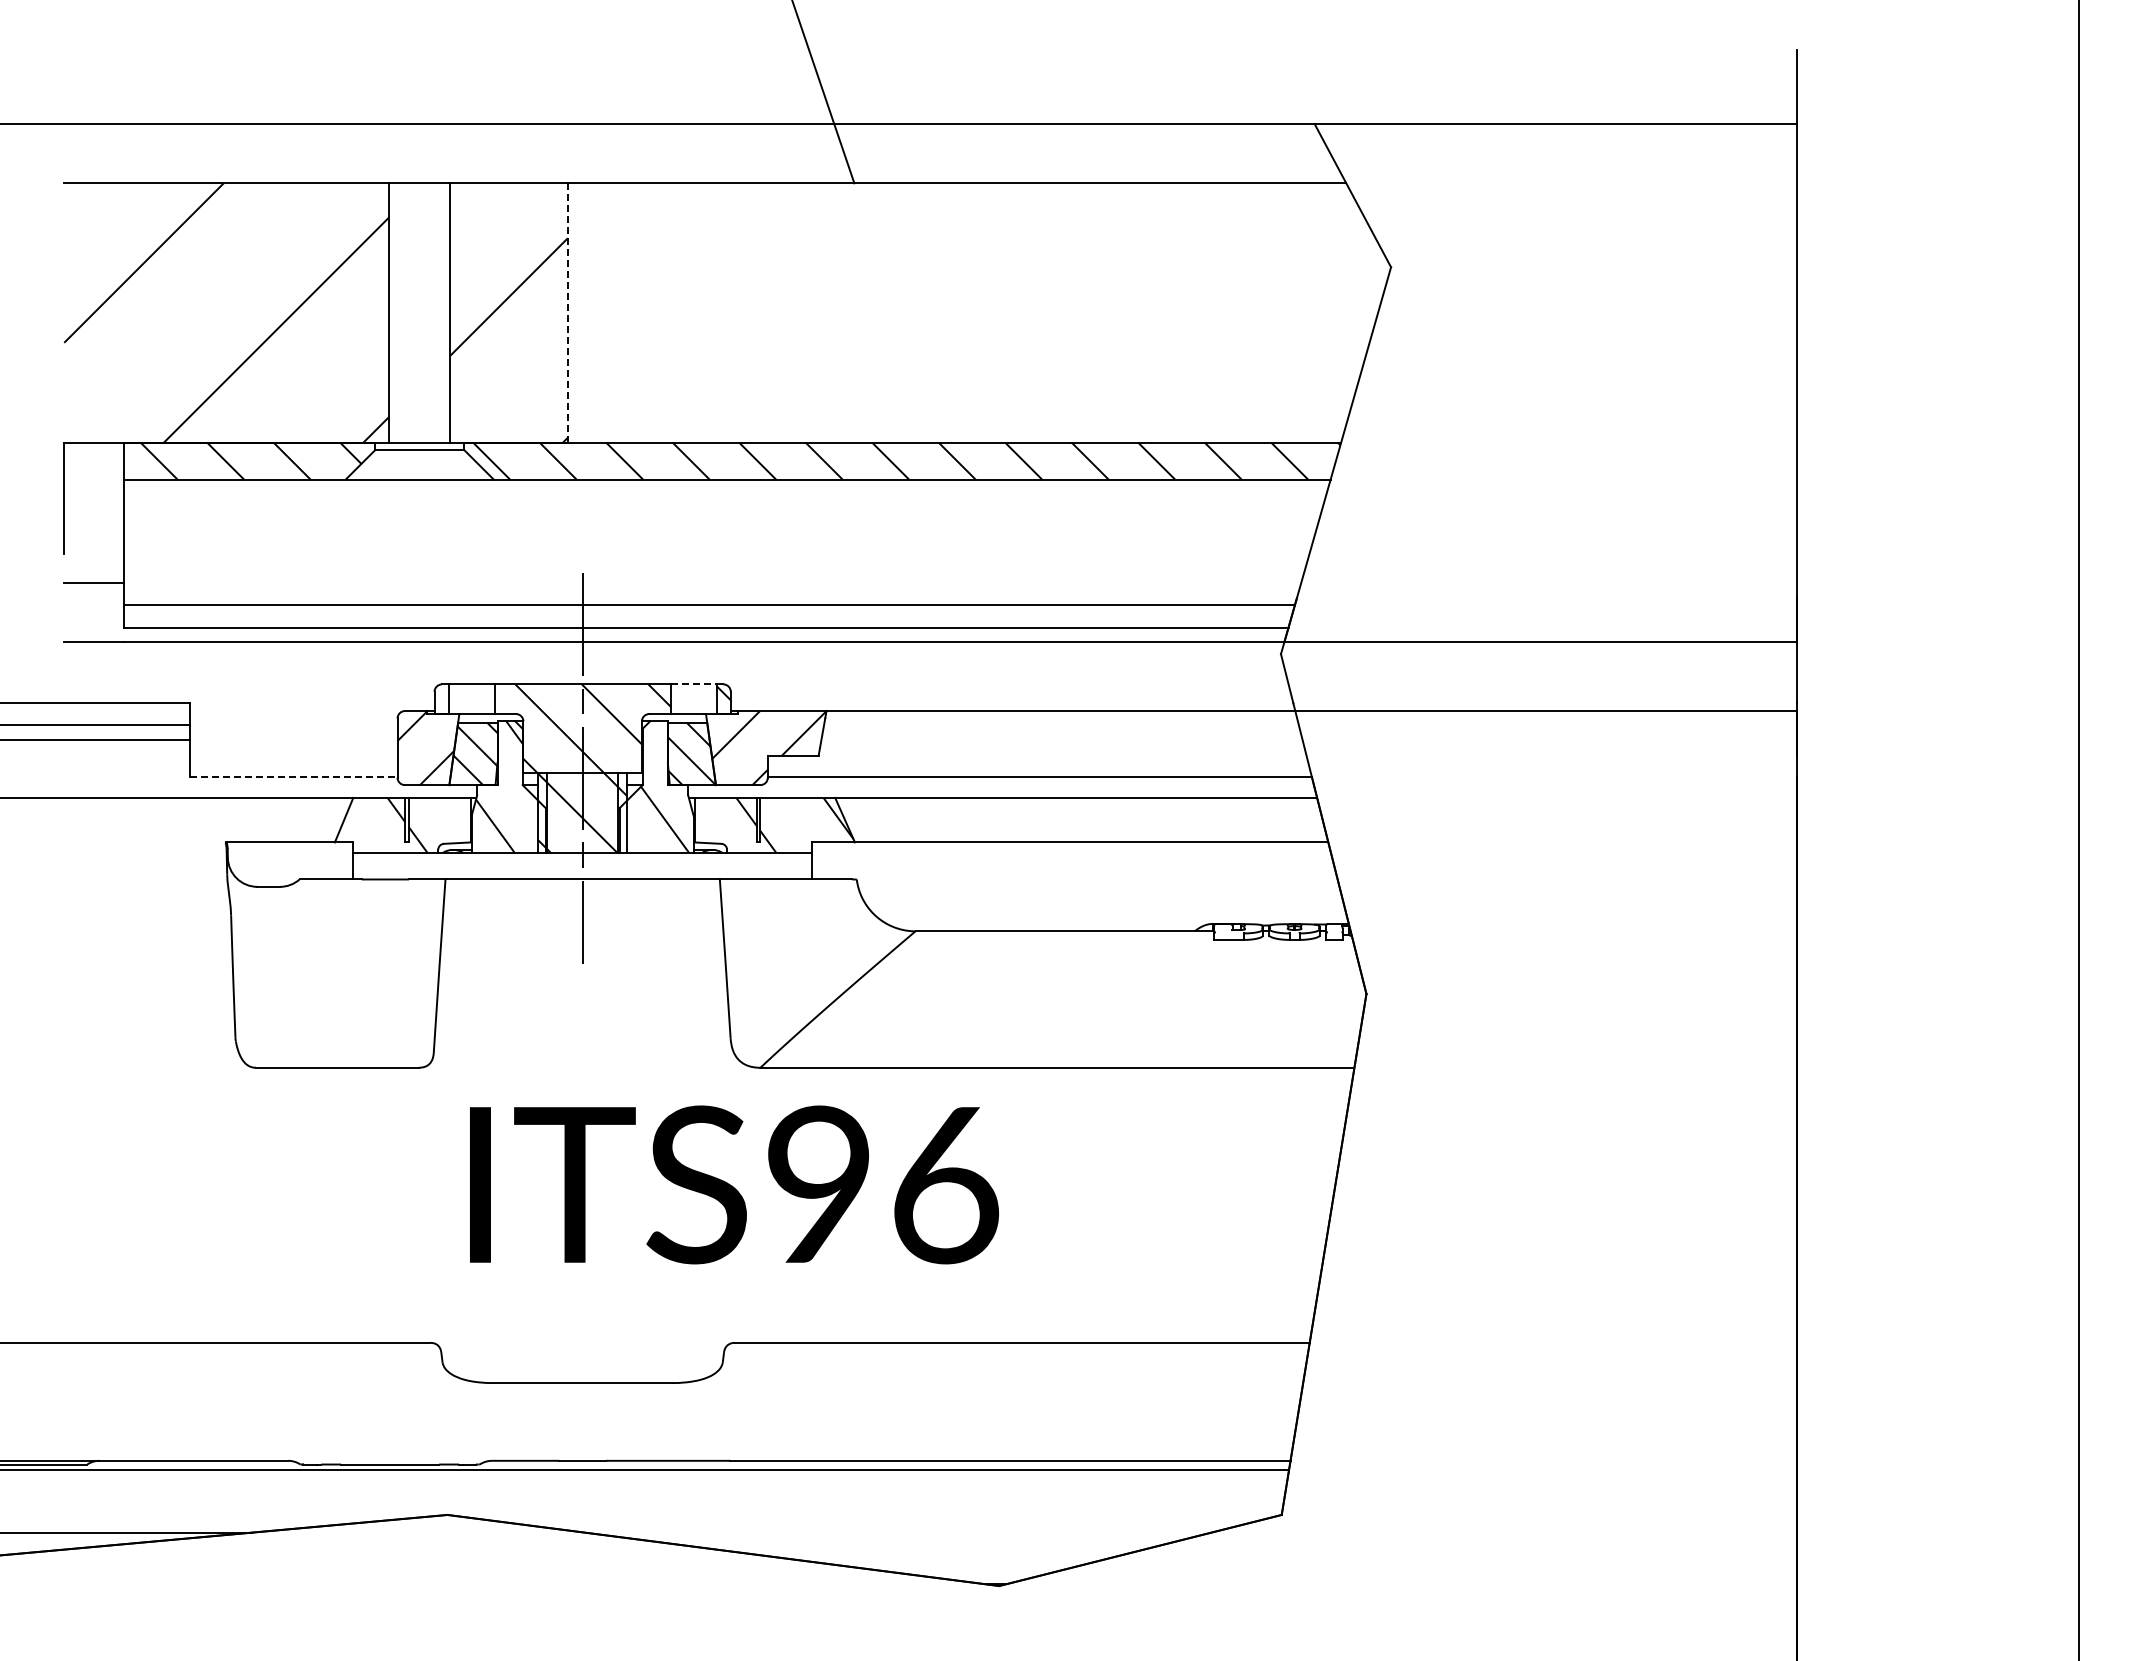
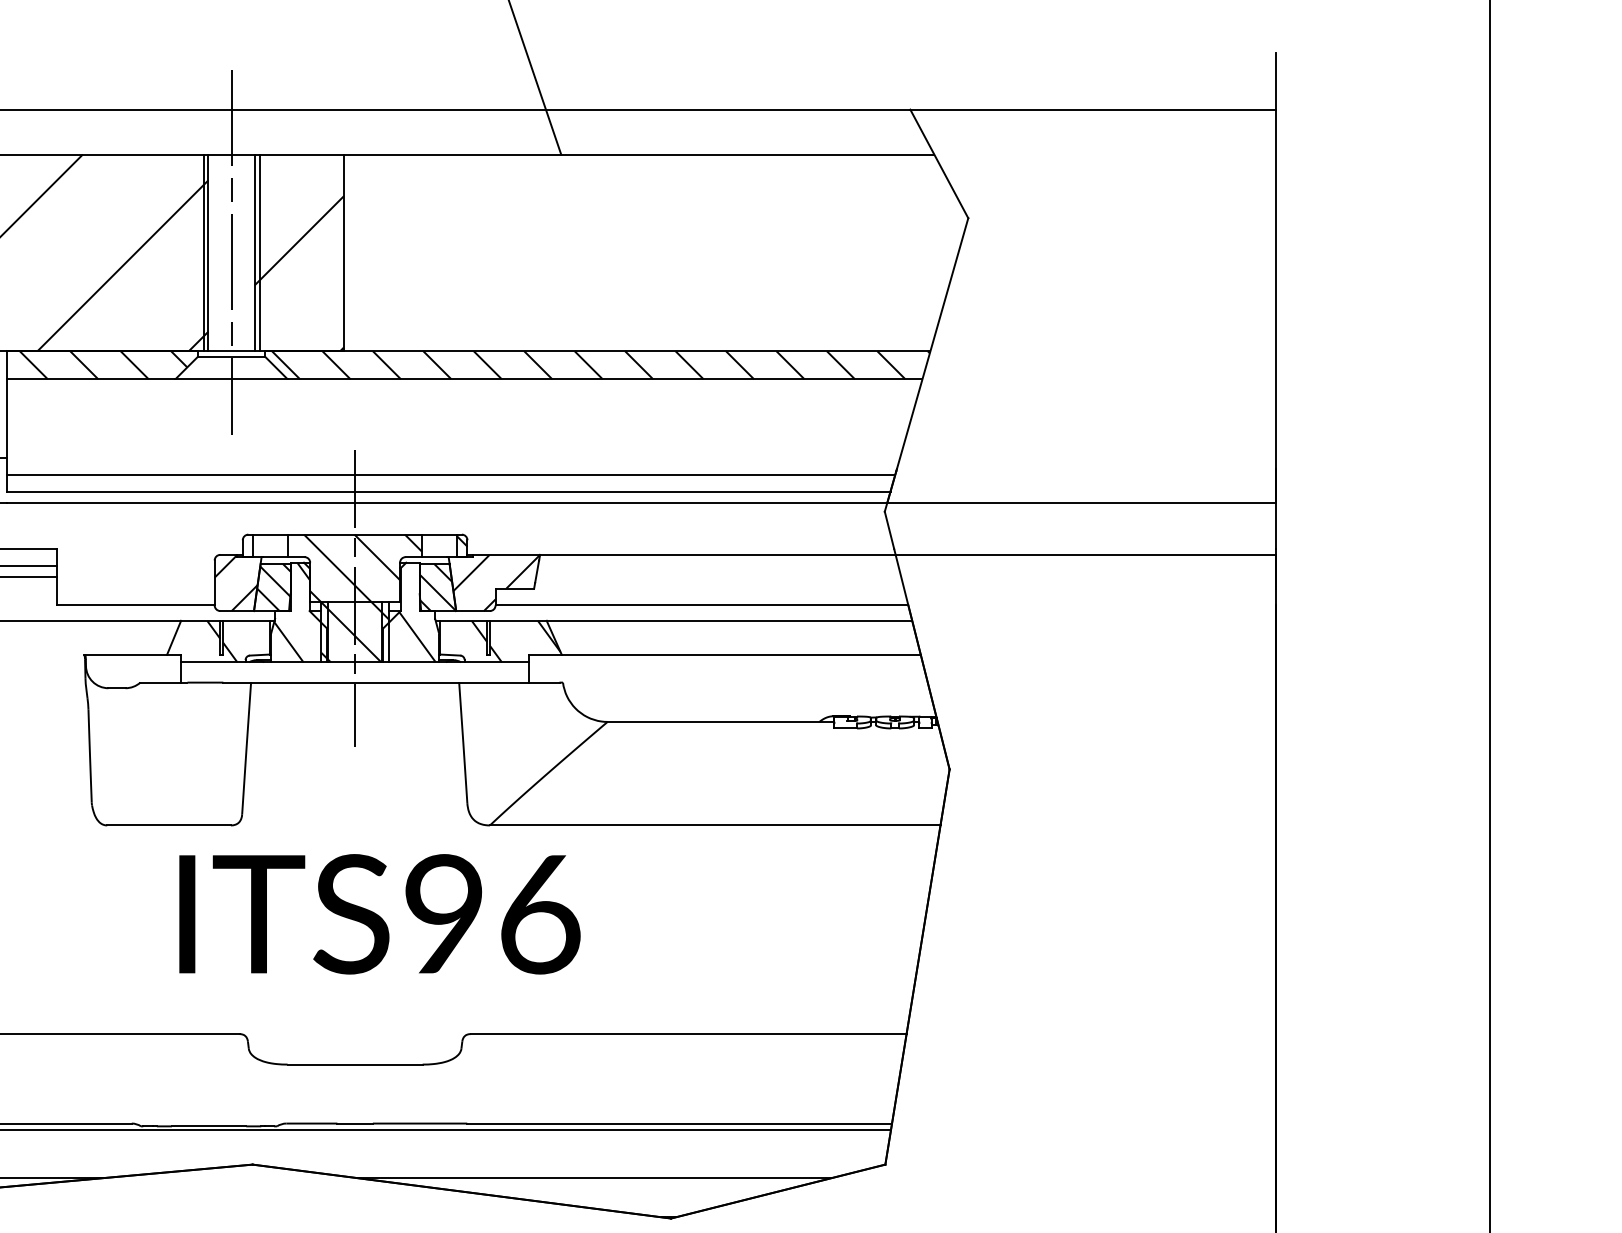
line: (382, 312) -> (203, 252), added
line: (419, 312) -> (231, 252), added
line: (456, 312) -> (259, 252), added
line: (567, 312) -> (343, 252), dashed -> solid
line: (693, 684) -> (439, 534), dashed -> solid
line: (293, 777) -> (135, 605), dashed -> solid
text: (734, 1184) -> (380, 913), moved
line: (897, 1532) -> (593, 1177), added

